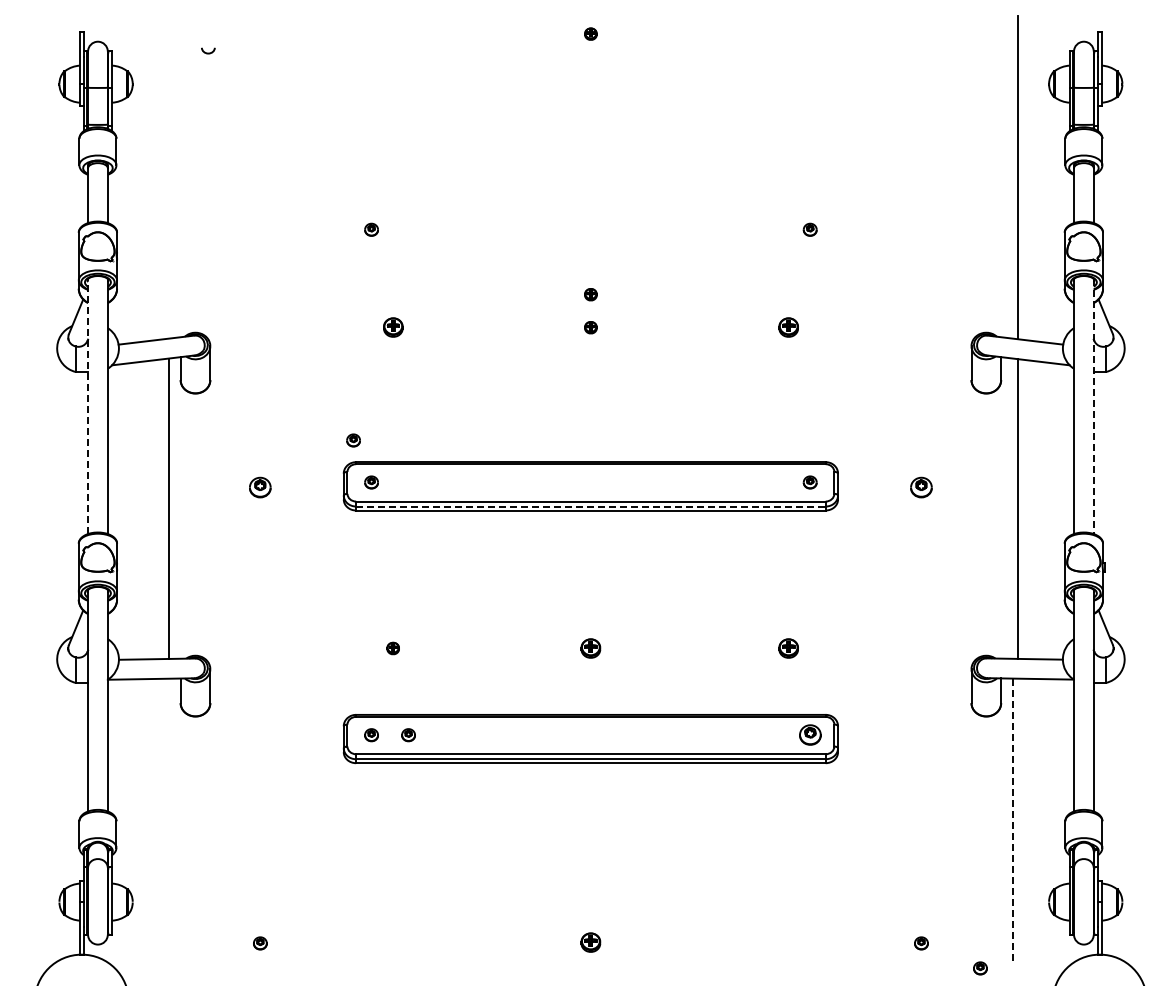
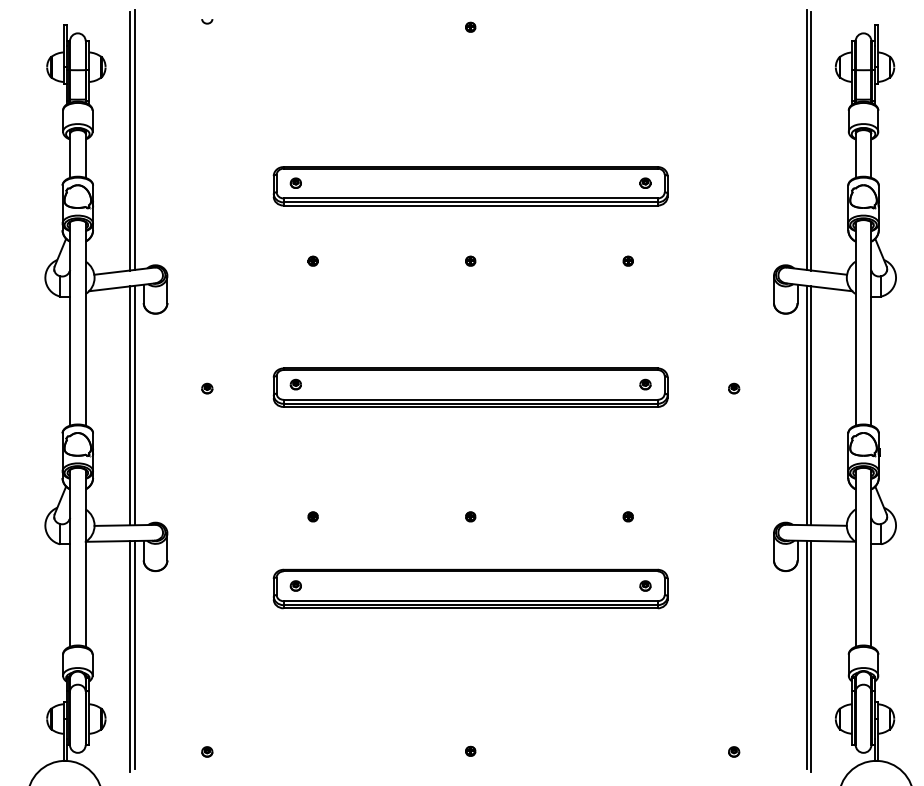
curve: (208, 52) -> (207, 22), moved
line: (169, 175) -> (134, 139), added
line: (1012, 175) -> (806, 139), added
line: (163, 177) -> (130, 141), added
part: (590, 233) -> (470, 186), added
part: (590, 294) -> (470, 234), removed
part: (392, 327) -> (312, 261), size x0.62
part: (788, 327) -> (628, 261), size x0.62
line: (88, 406) -> (70, 324), dashed -> solid
line: (1093, 407) -> (871, 324), dashed -> solid
part: (353, 440) -> (281, 351), removed
part: (260, 487) -> (207, 388), size x0.62
part: (921, 487) -> (734, 388), size x0.62
line: (590, 506) -> (470, 403), dashed -> solid
line: (1012, 508) -> (806, 405), added
line: (163, 509) -> (130, 406), added
part: (590, 648) -> (470, 516), size x0.62
part: (788, 648) -> (628, 516), size x0.62
part: (408, 735) -> (325, 586), removed
part: (809, 735) -> (644, 586), size x0.62
line: (169, 821) -> (134, 654), added
line: (1012, 822) -> (806, 655), dashed -> solid
line: (163, 823) -> (130, 656), added
line: (1018, 823) -> (811, 656), added
part: (590, 942) -> (470, 751), size x0.62
part: (980, 968) -> (781, 771), removed

